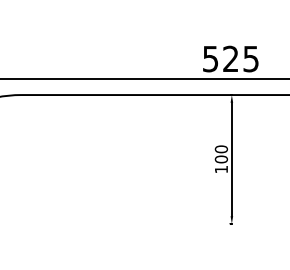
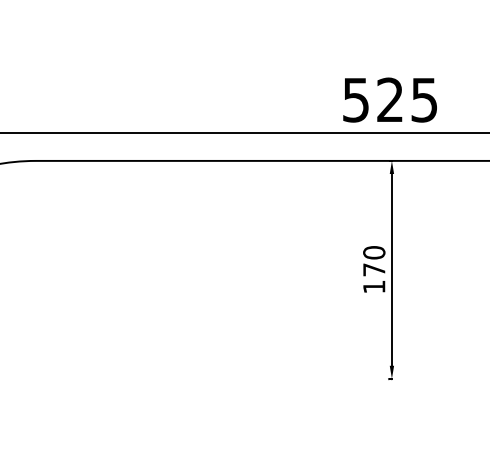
text: (221, 159) -> (374, 269), 100 -> 170

